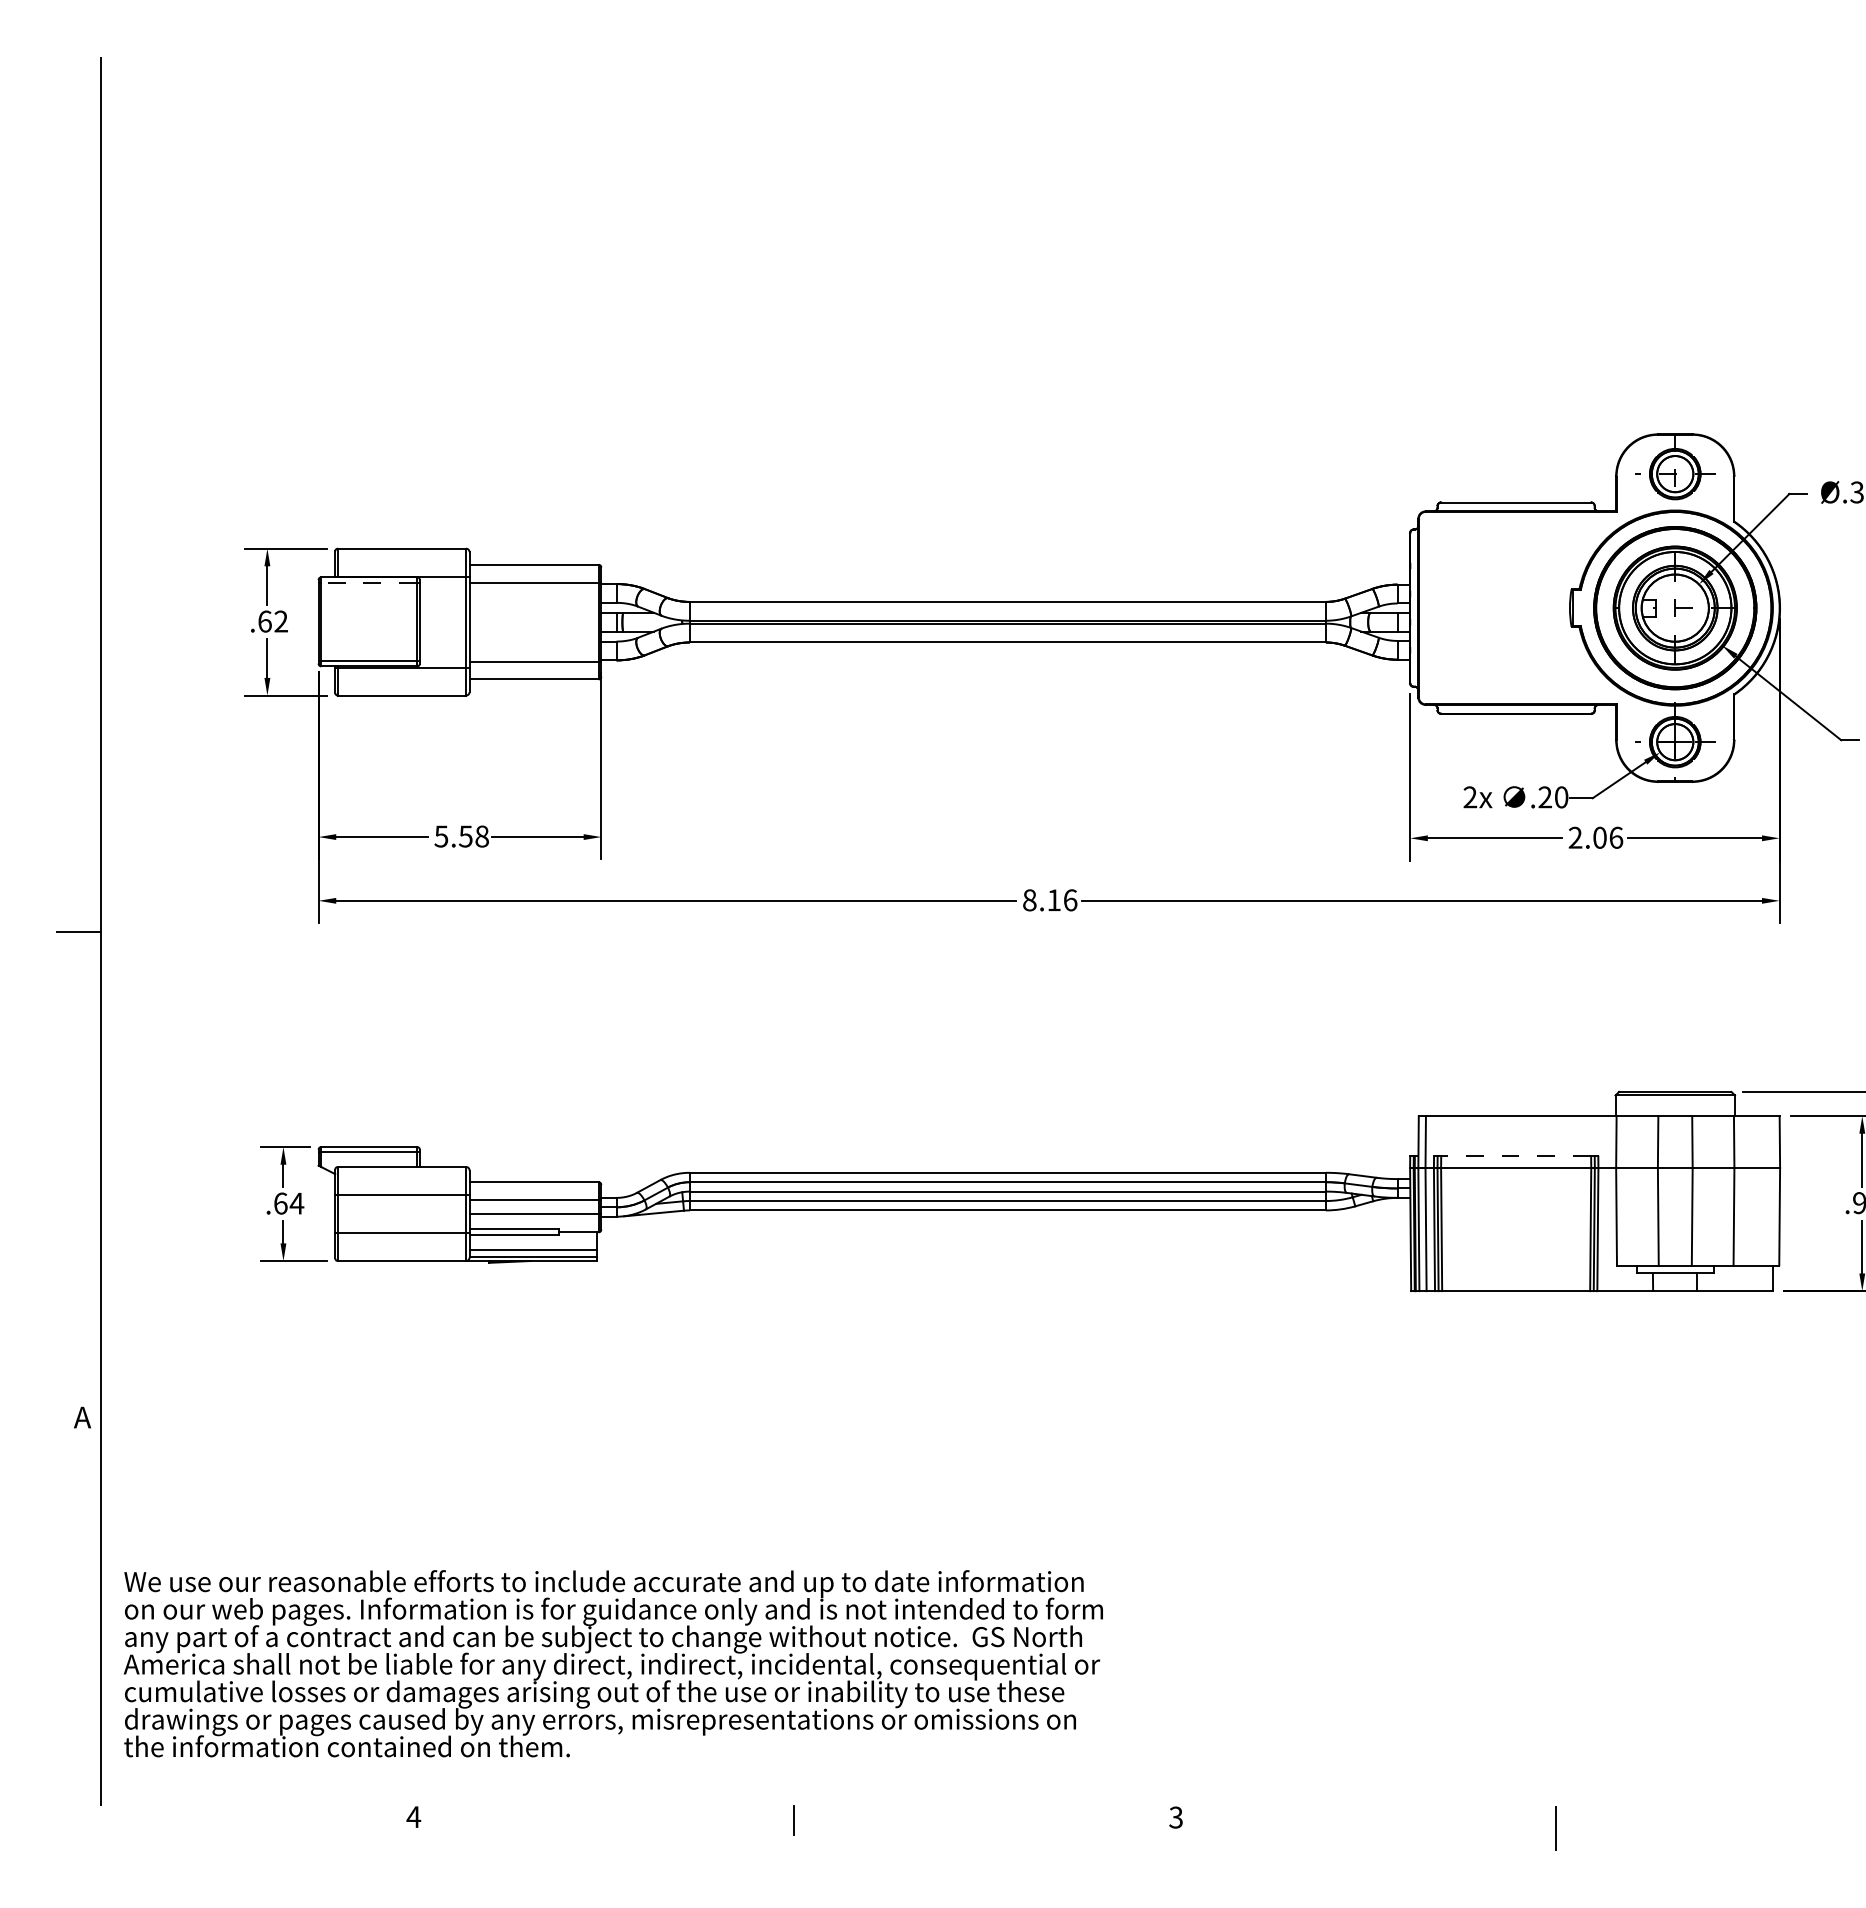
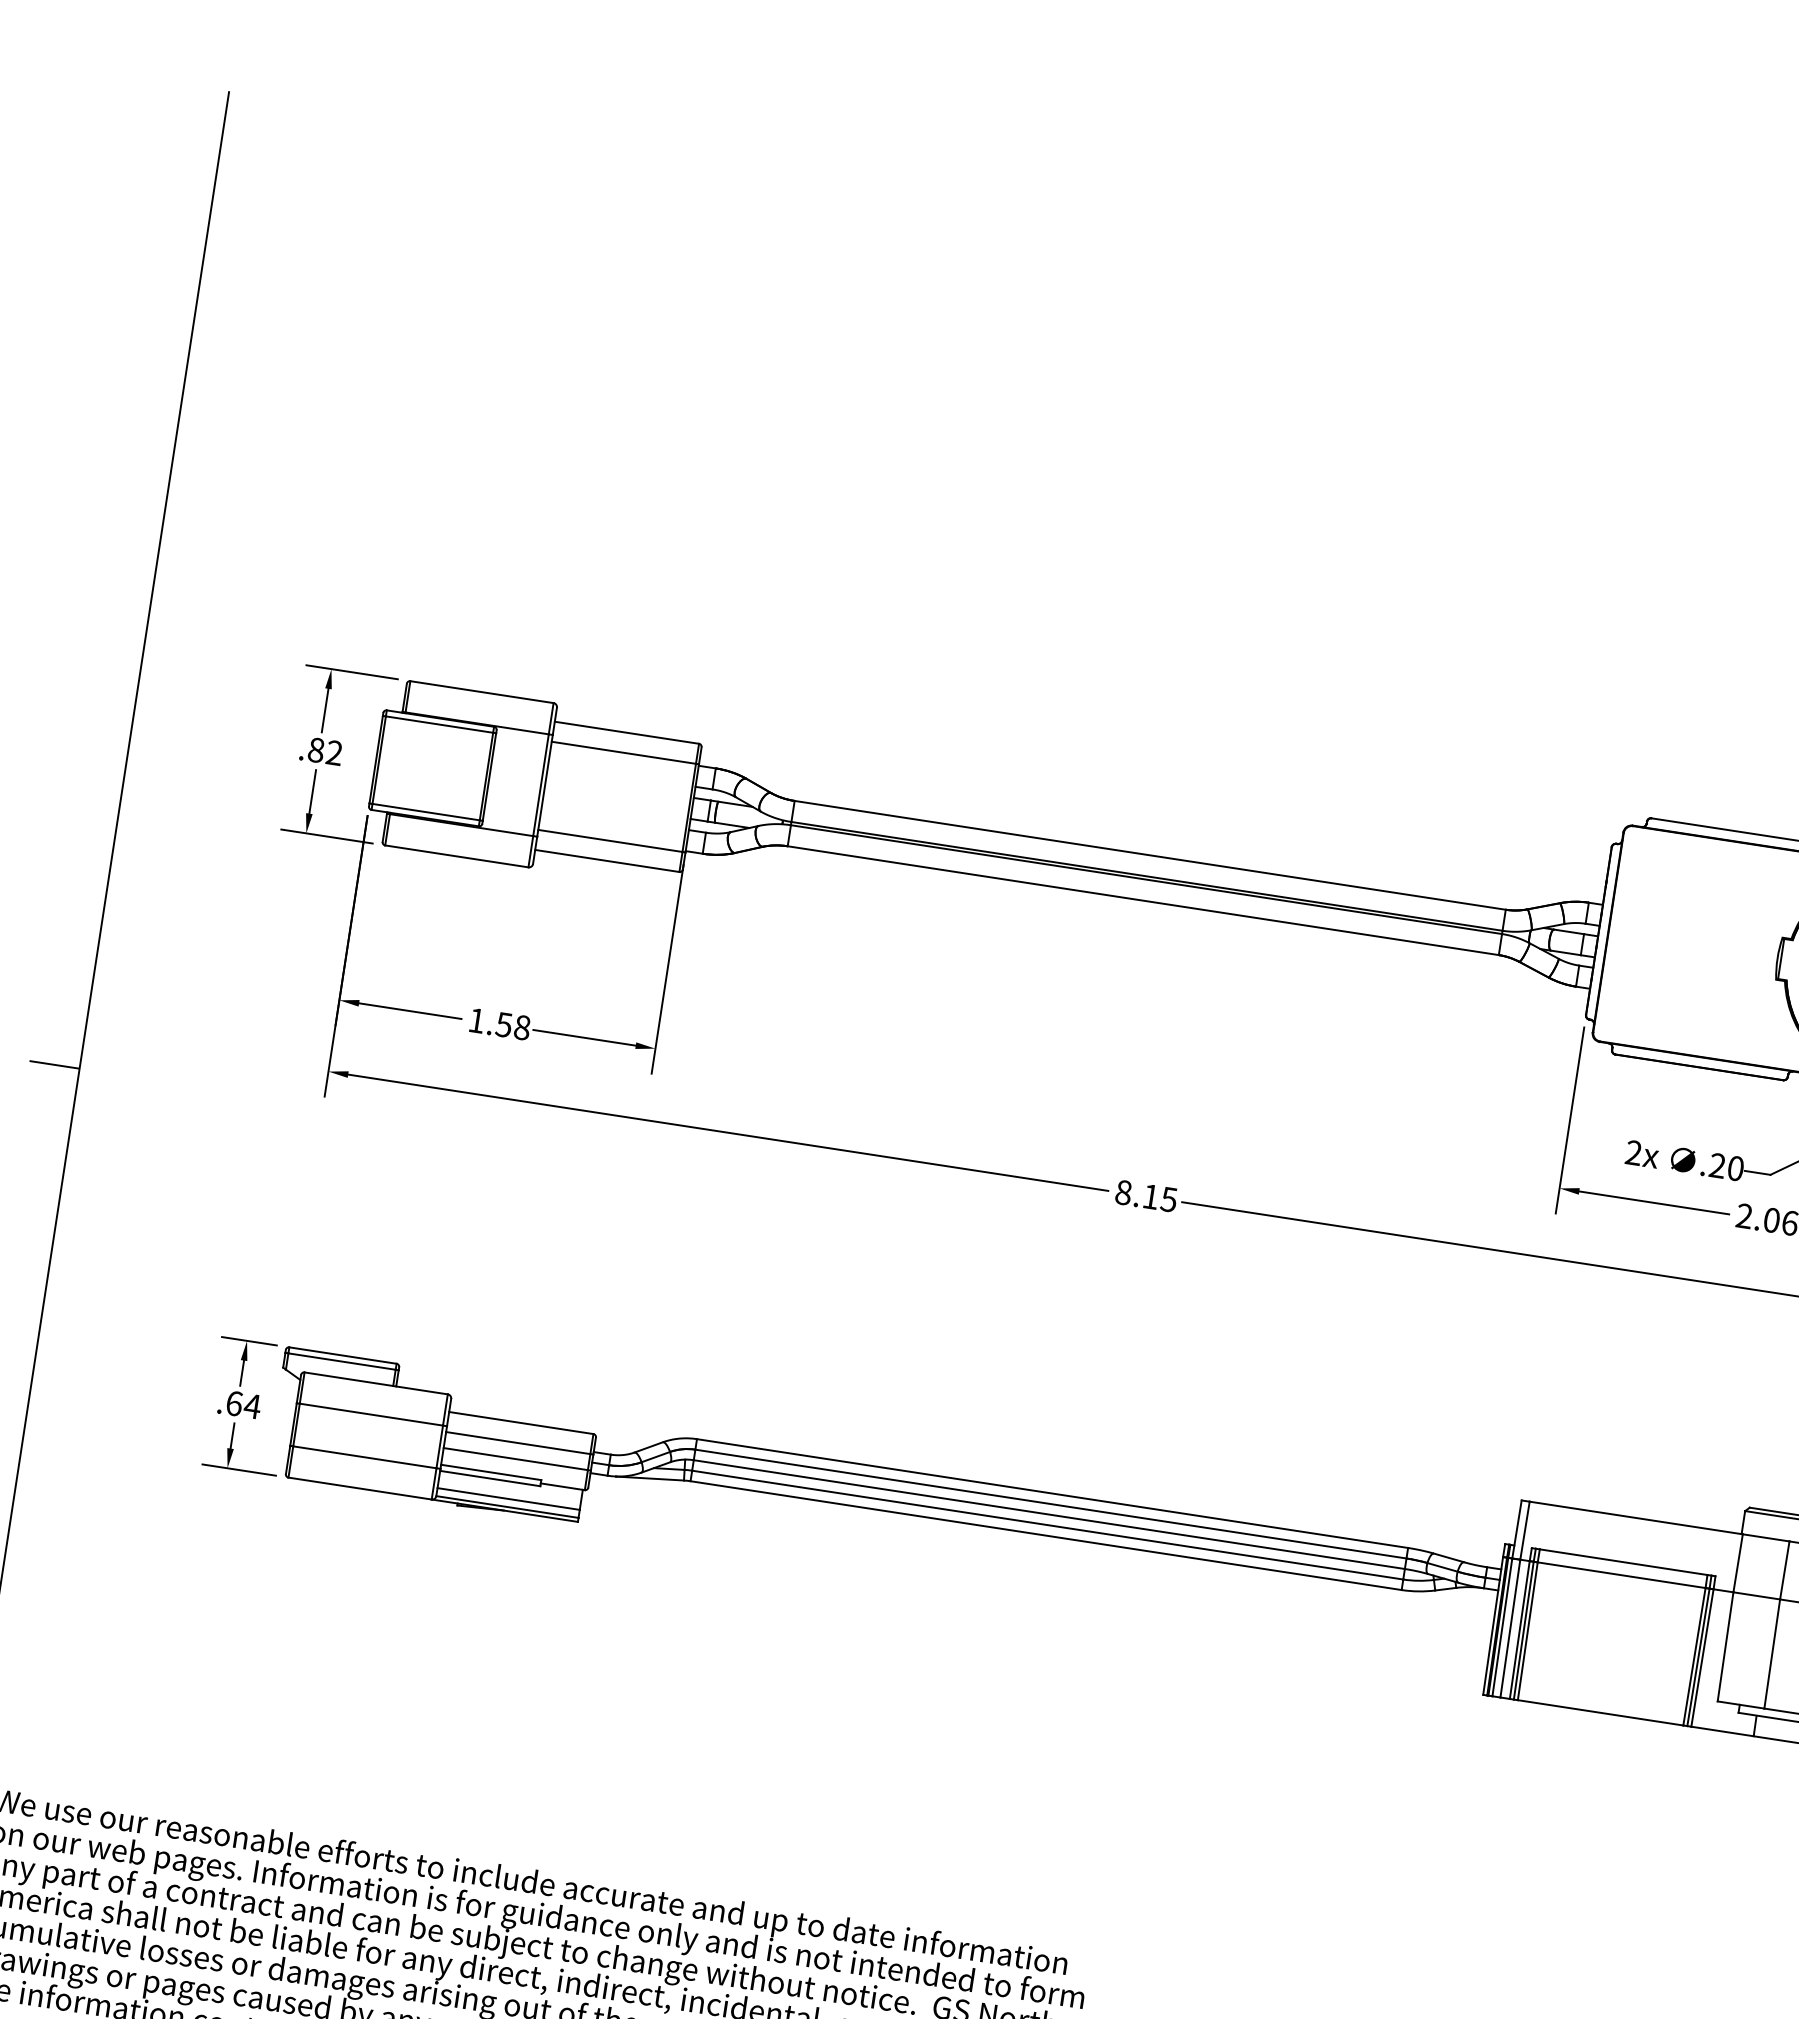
line: (369, 582) -> (439, 724), dashed -> solid
text: (264, 621) -> (315, 750), .62 -> .82
text: (441, 836) -> (476, 1020), 5.58 -> 1.58
text: (1070, 900) -> (1169, 1199), 8.16 -> 8.15
line: (1516, 1156) -> (1623, 1562), dashed -> solid

